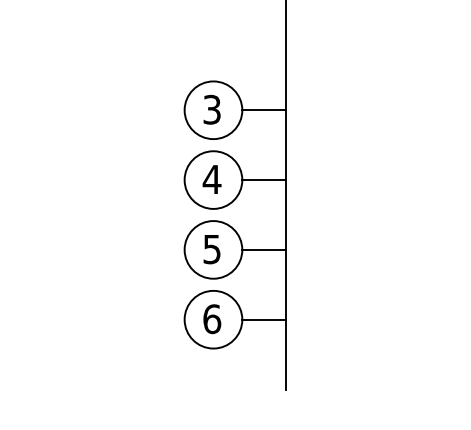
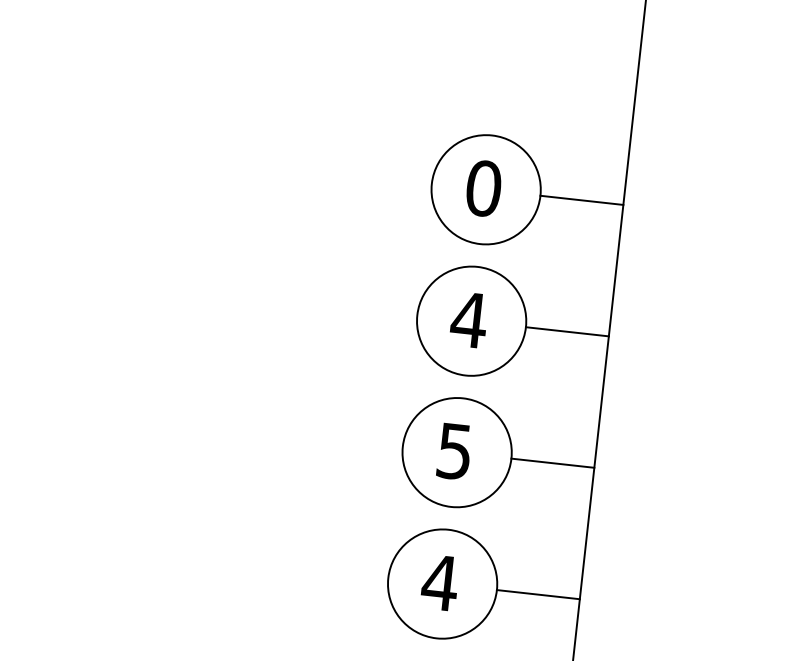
text: (212, 109) -> (484, 188), 3 -> 0
text: (211, 319) -> (438, 583), 6 -> 4

